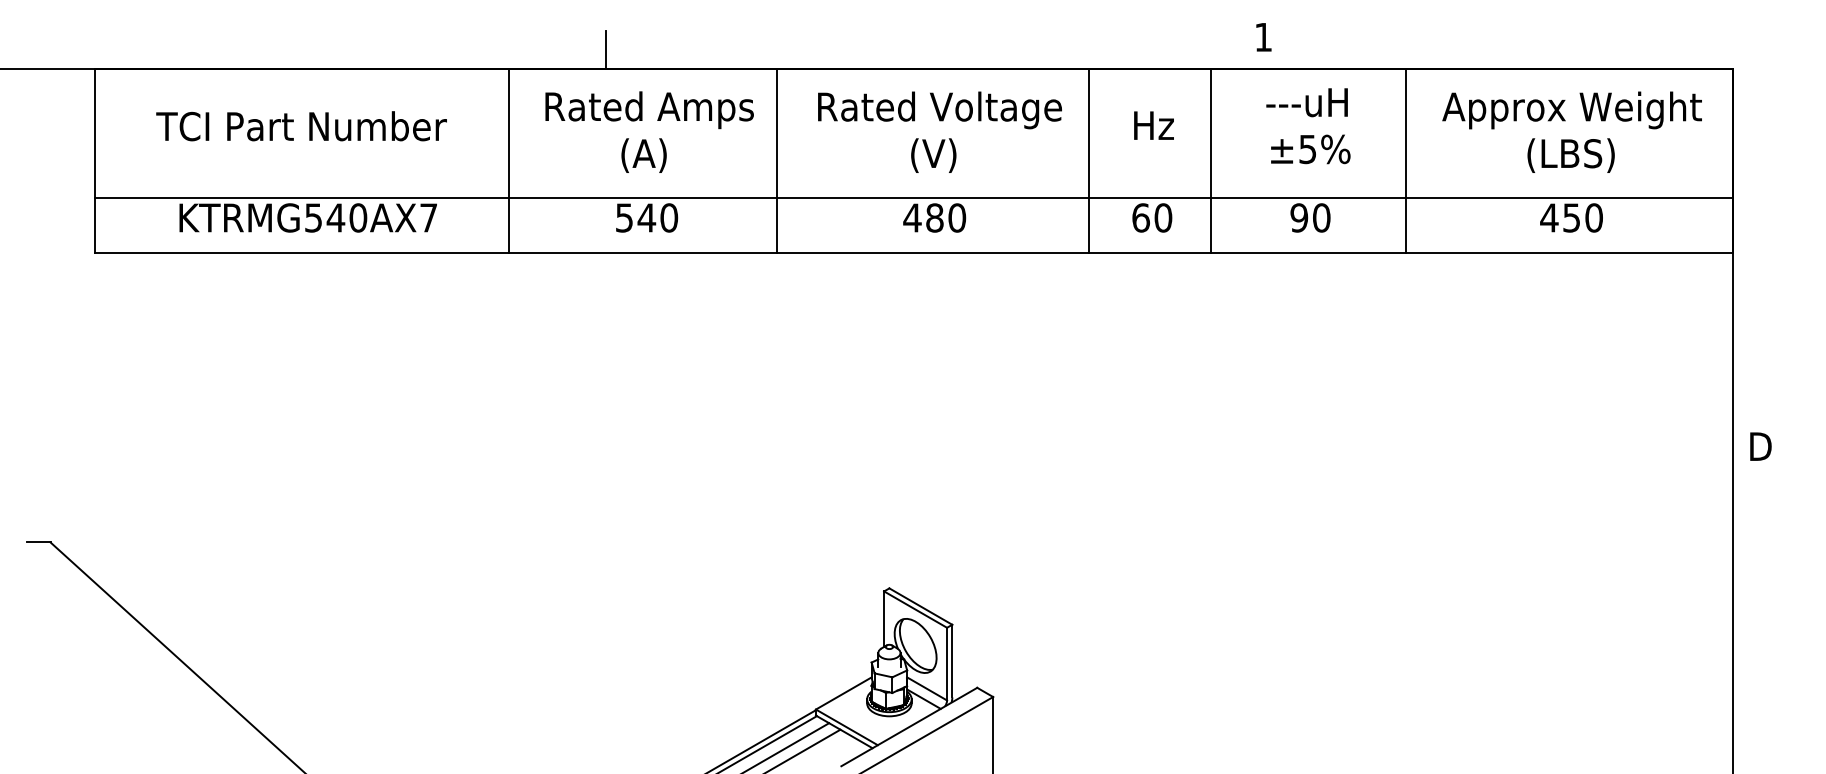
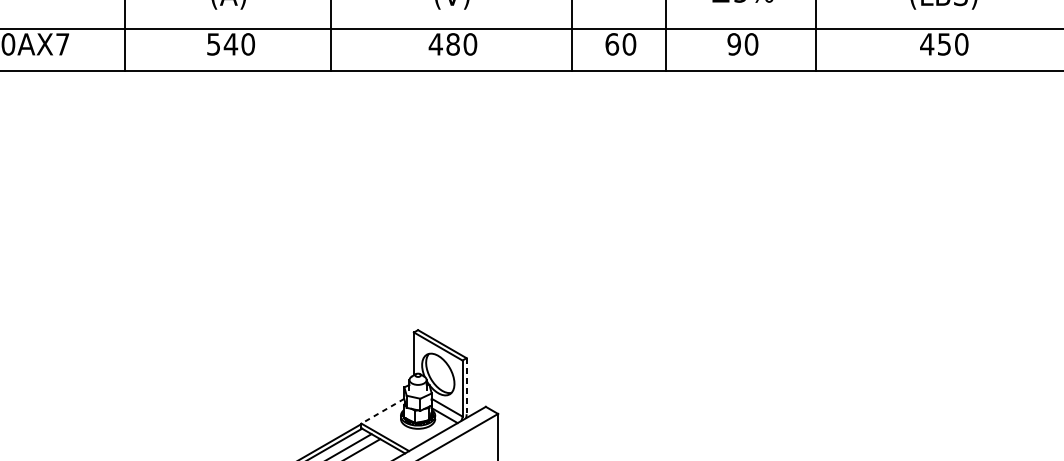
line: (952, 661) -> (466, 386), solid -> dashed
line: (843, 693) -> (382, 411), solid -> dashed

